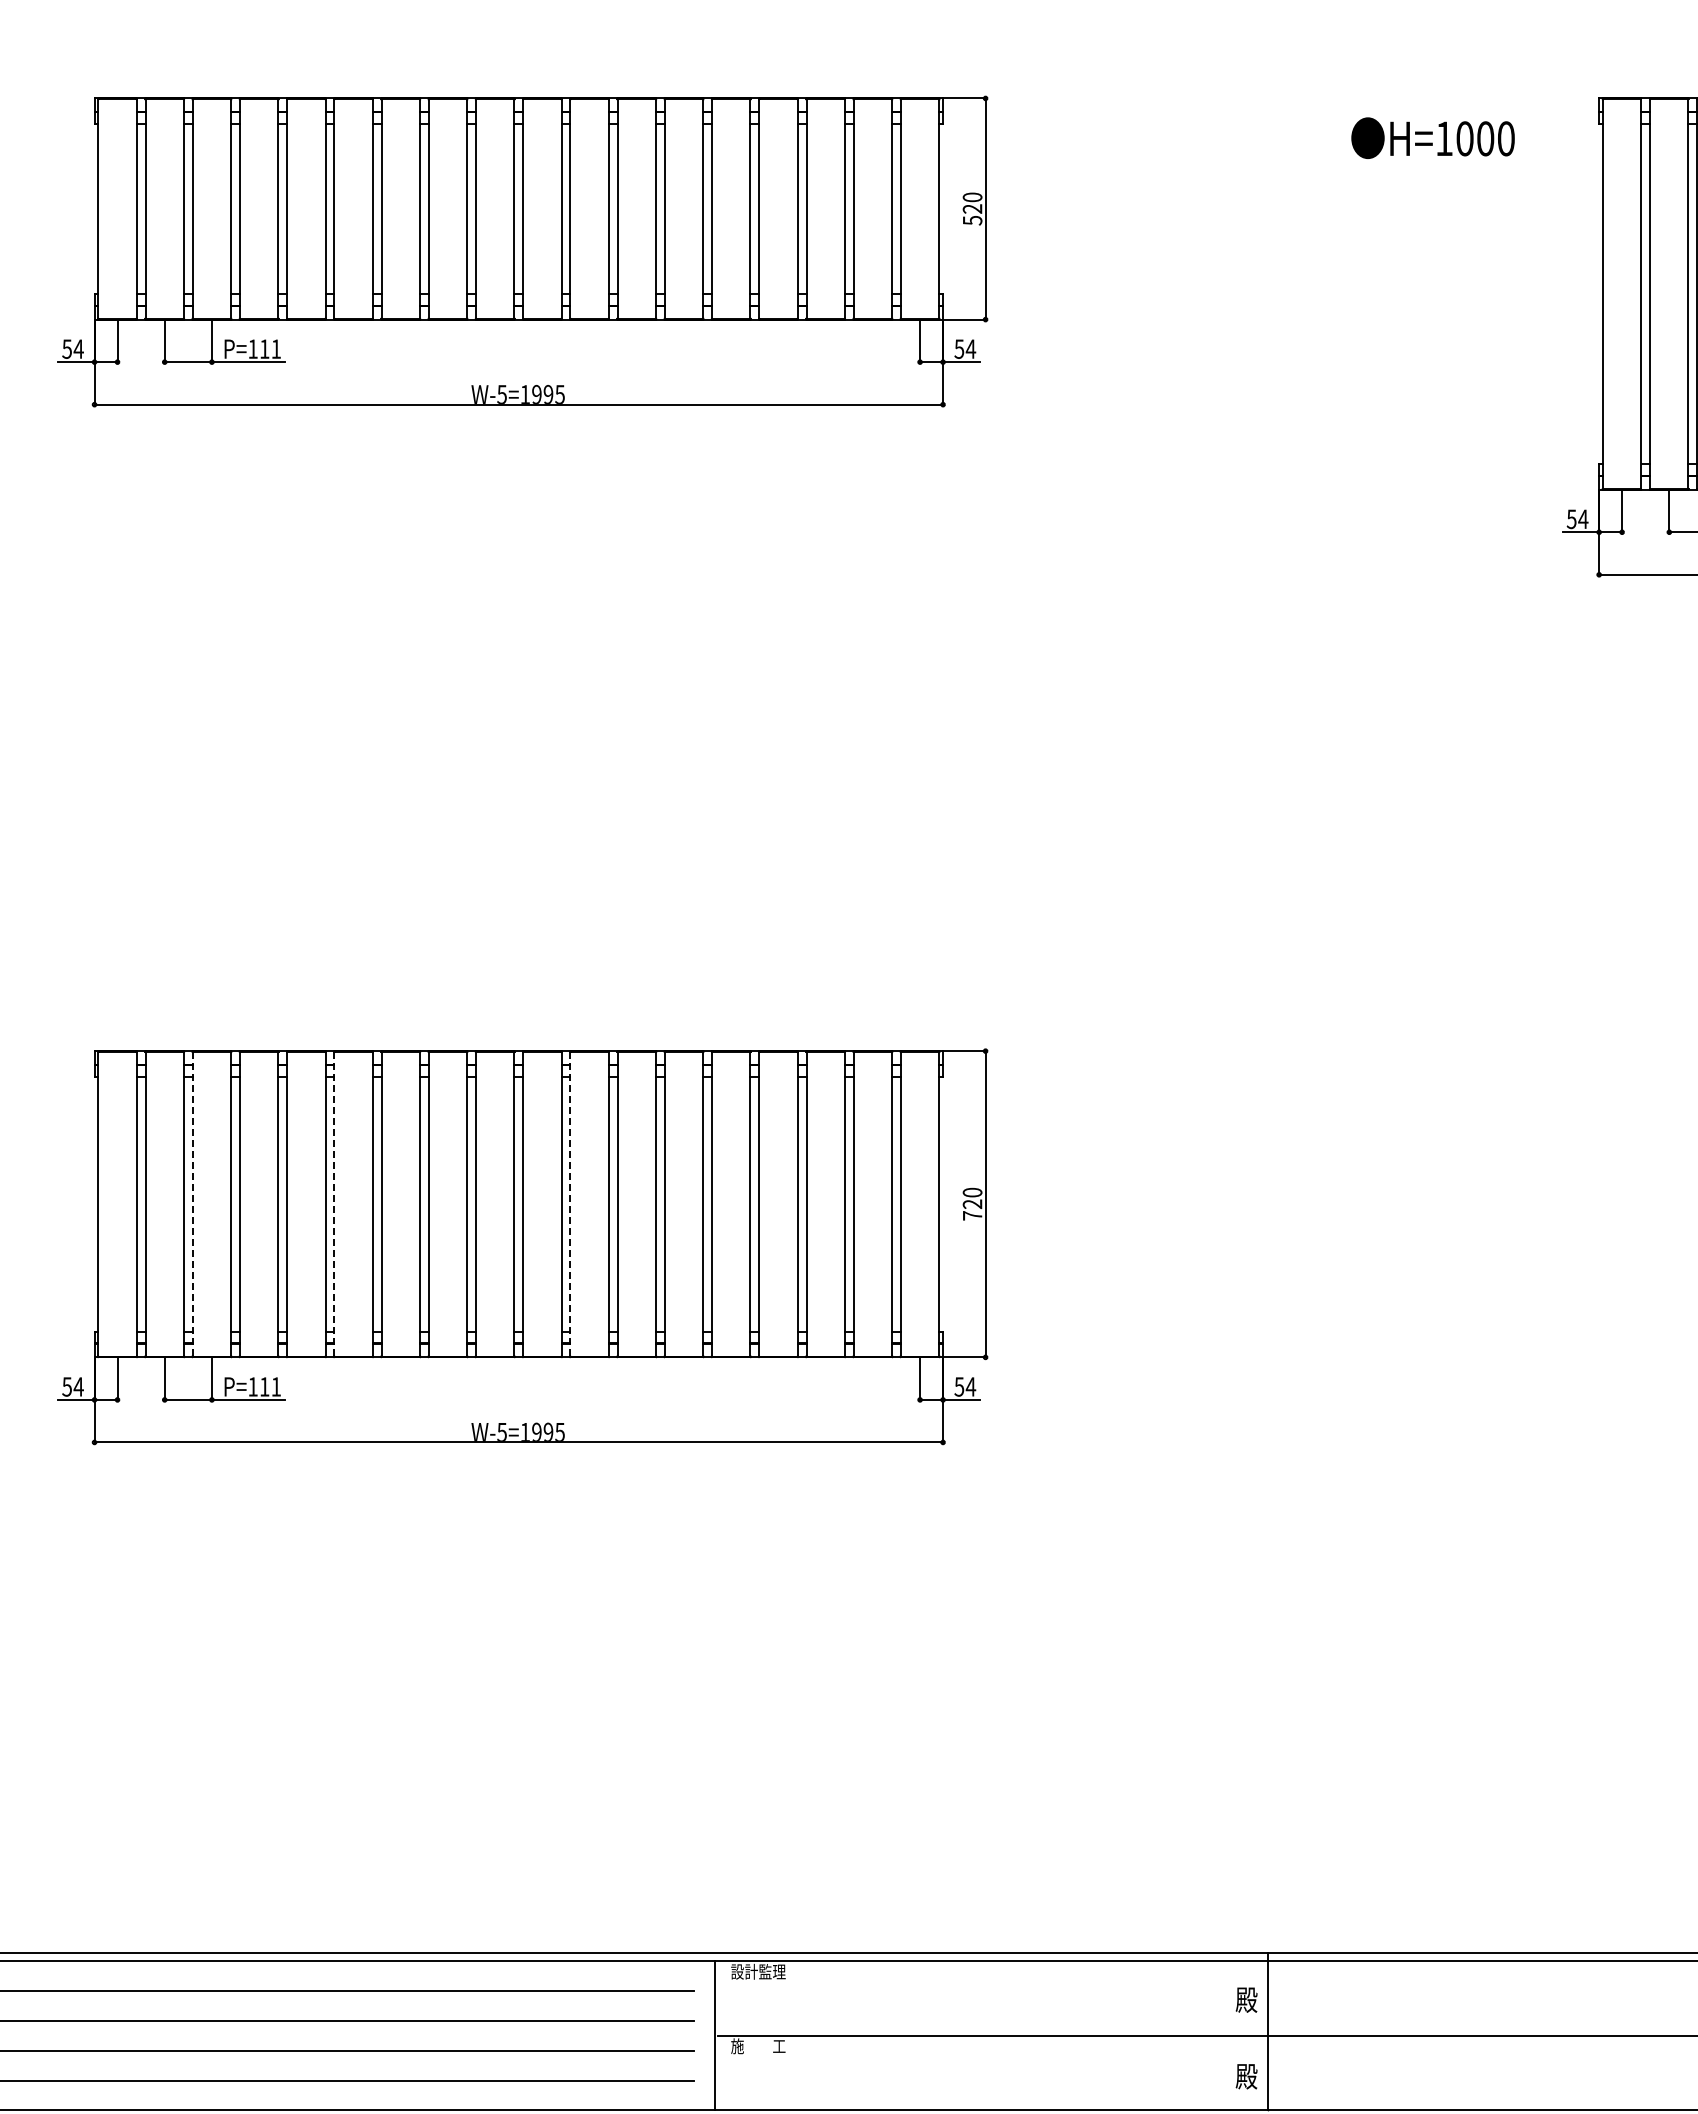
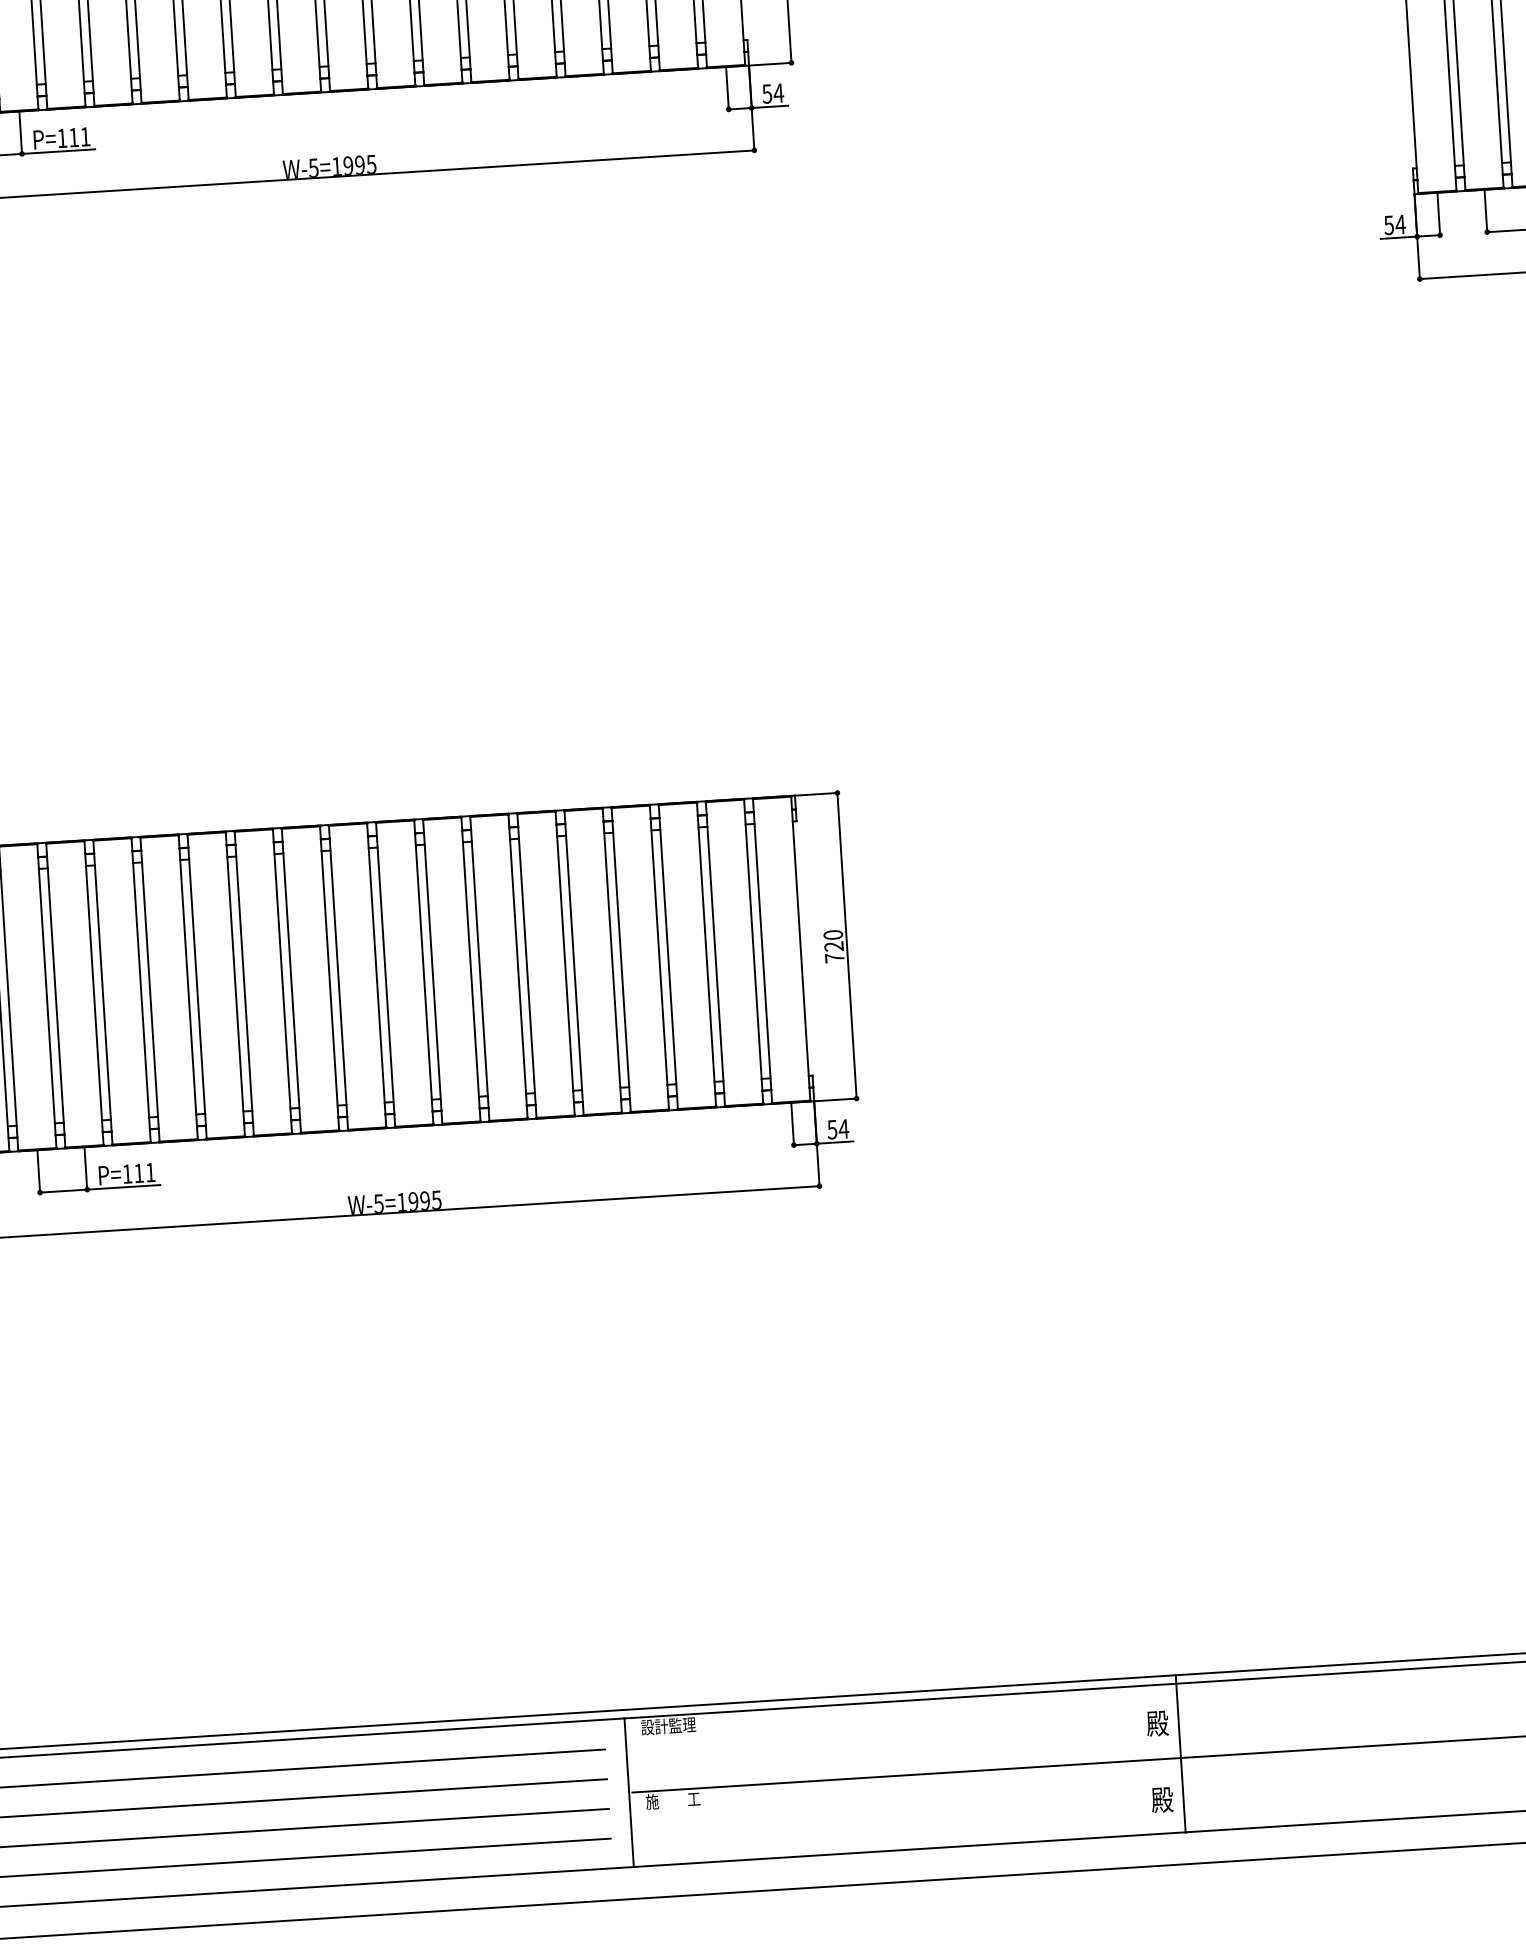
line: (192, 1204) -> (55, 995), dashed -> solid
line: (334, 1204) -> (197, 986), dashed -> solid
line: (570, 1204) -> (432, 972), dashed -> solid

